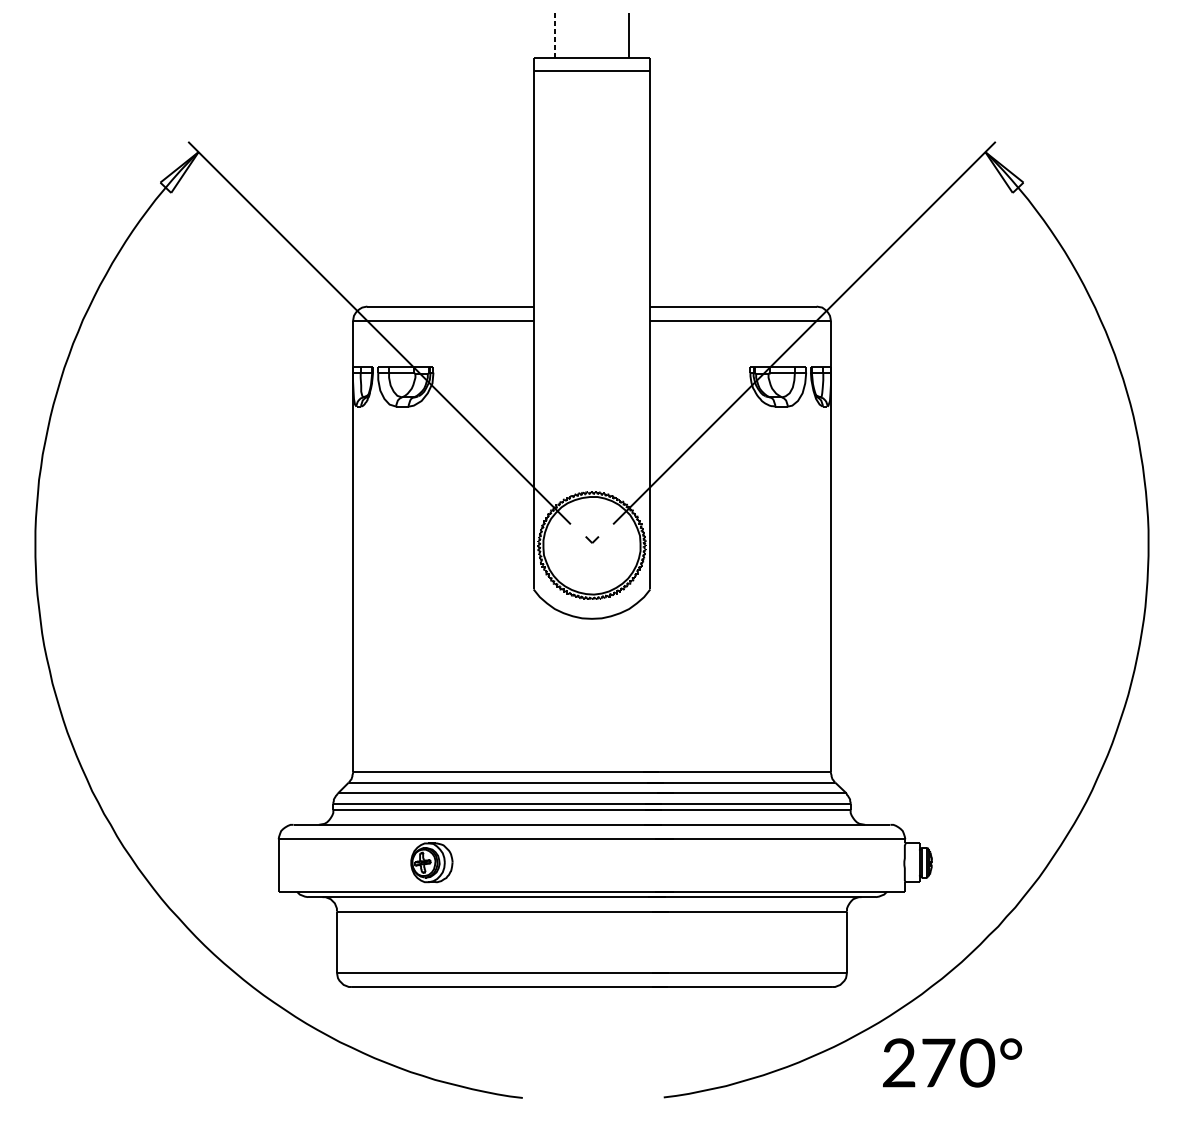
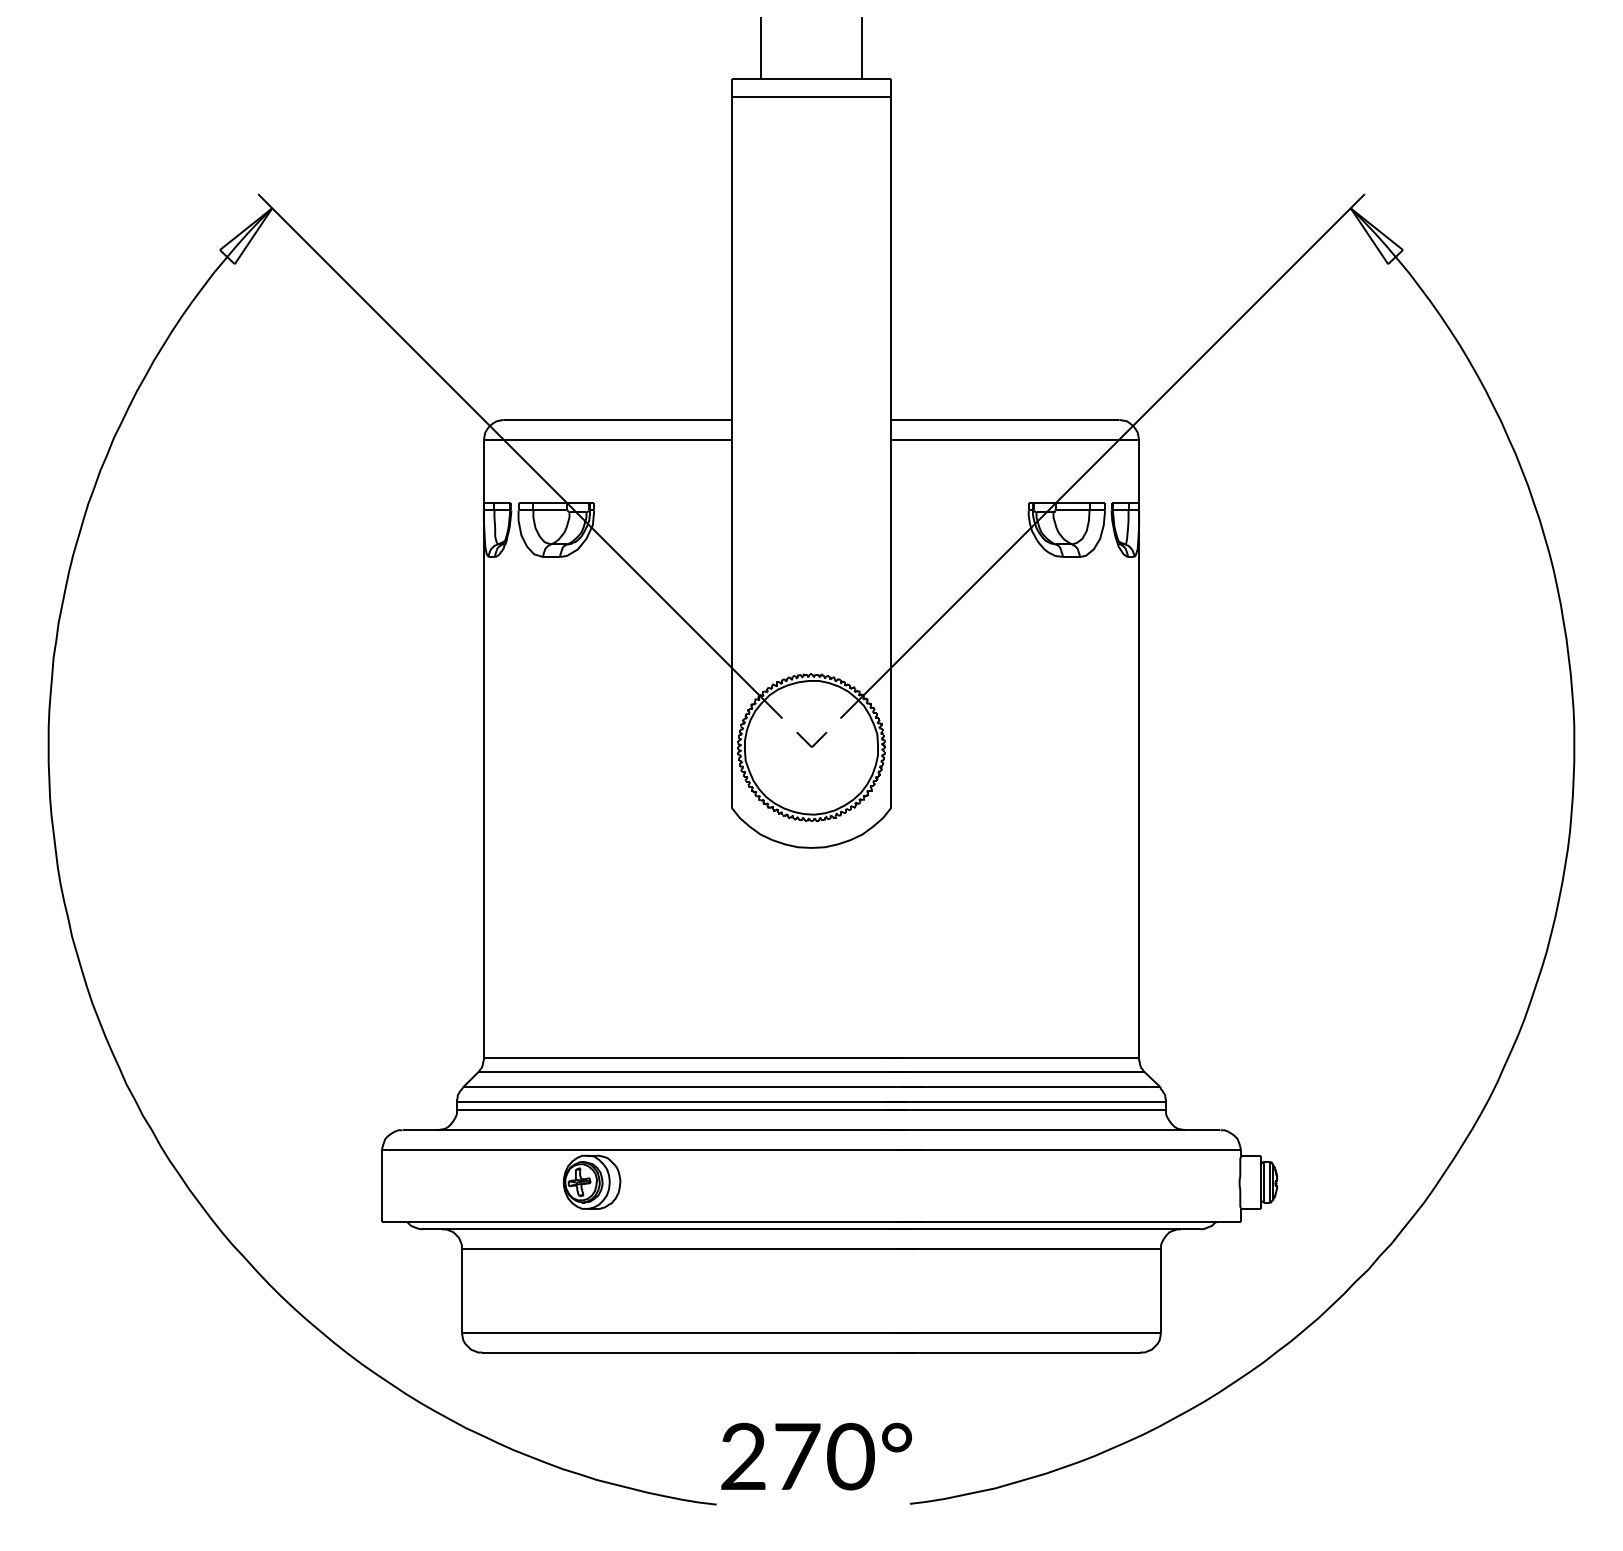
line: (554, 35) -> (760, 48), dashed -> solid
part: (592, 539) -> (811, 739), size x1.67
text: (952, 1062) -> (816, 1456), moved

